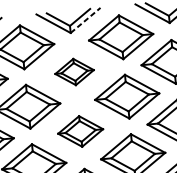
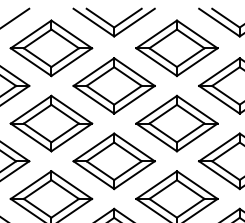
line: (85, 20) -> (134, 22), dashed -> solid
part: (74, 71) -> (113, 85), size x1.67
part: (80, 131) -> (113, 161), size x1.43

